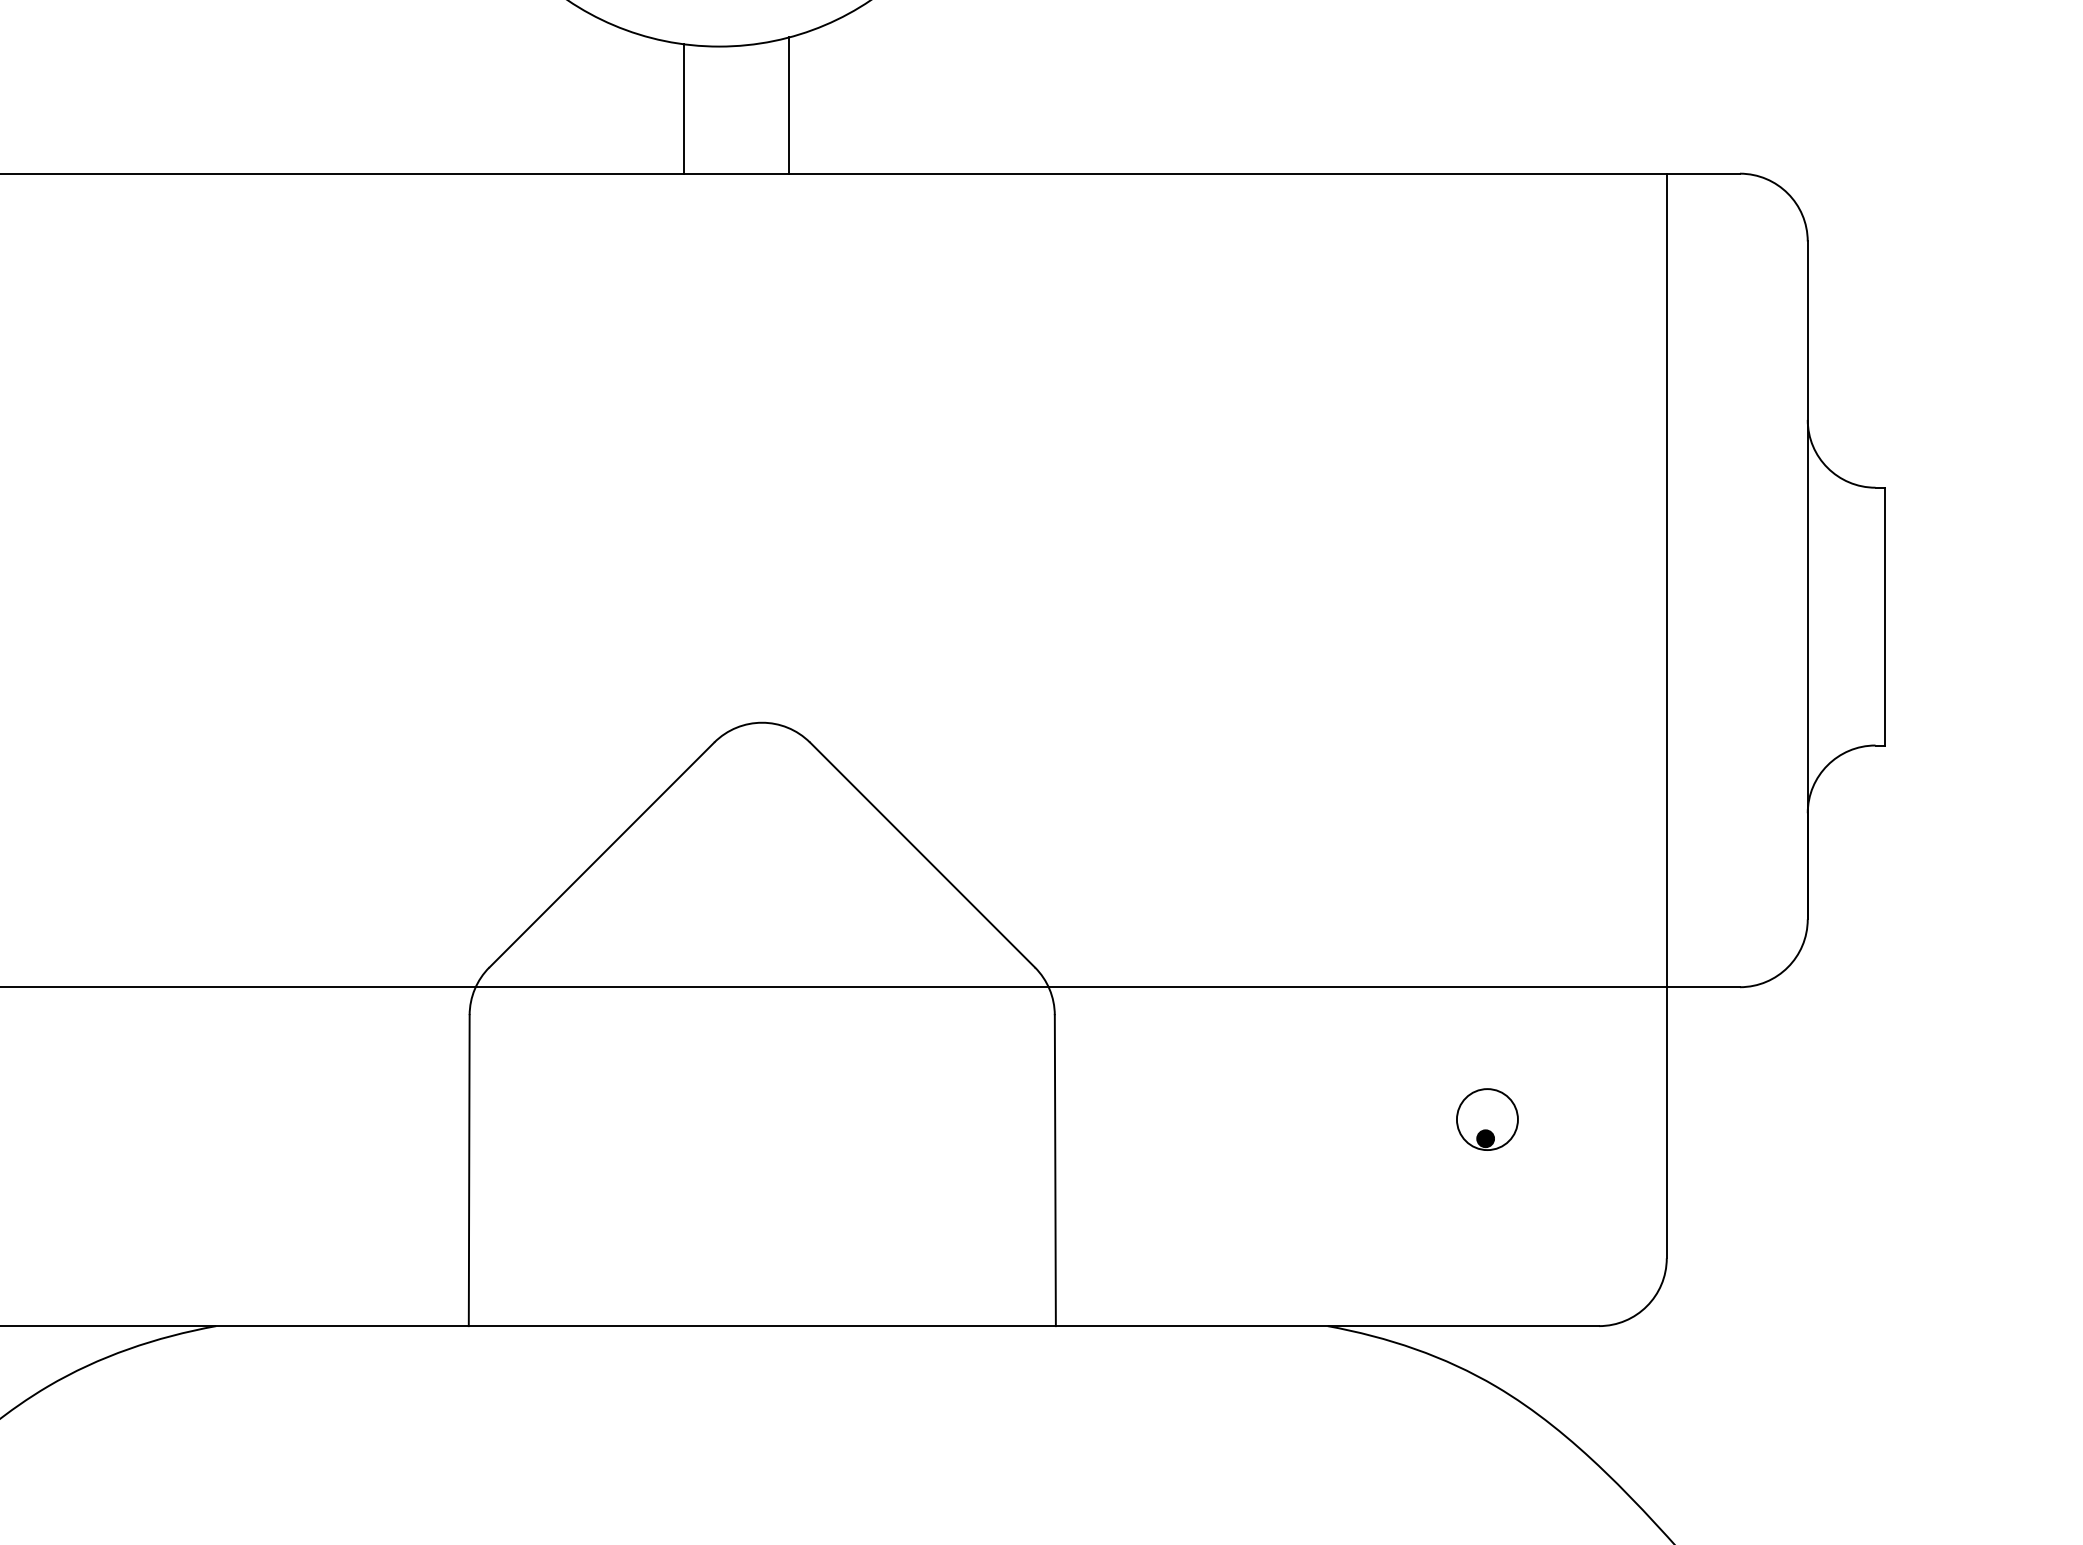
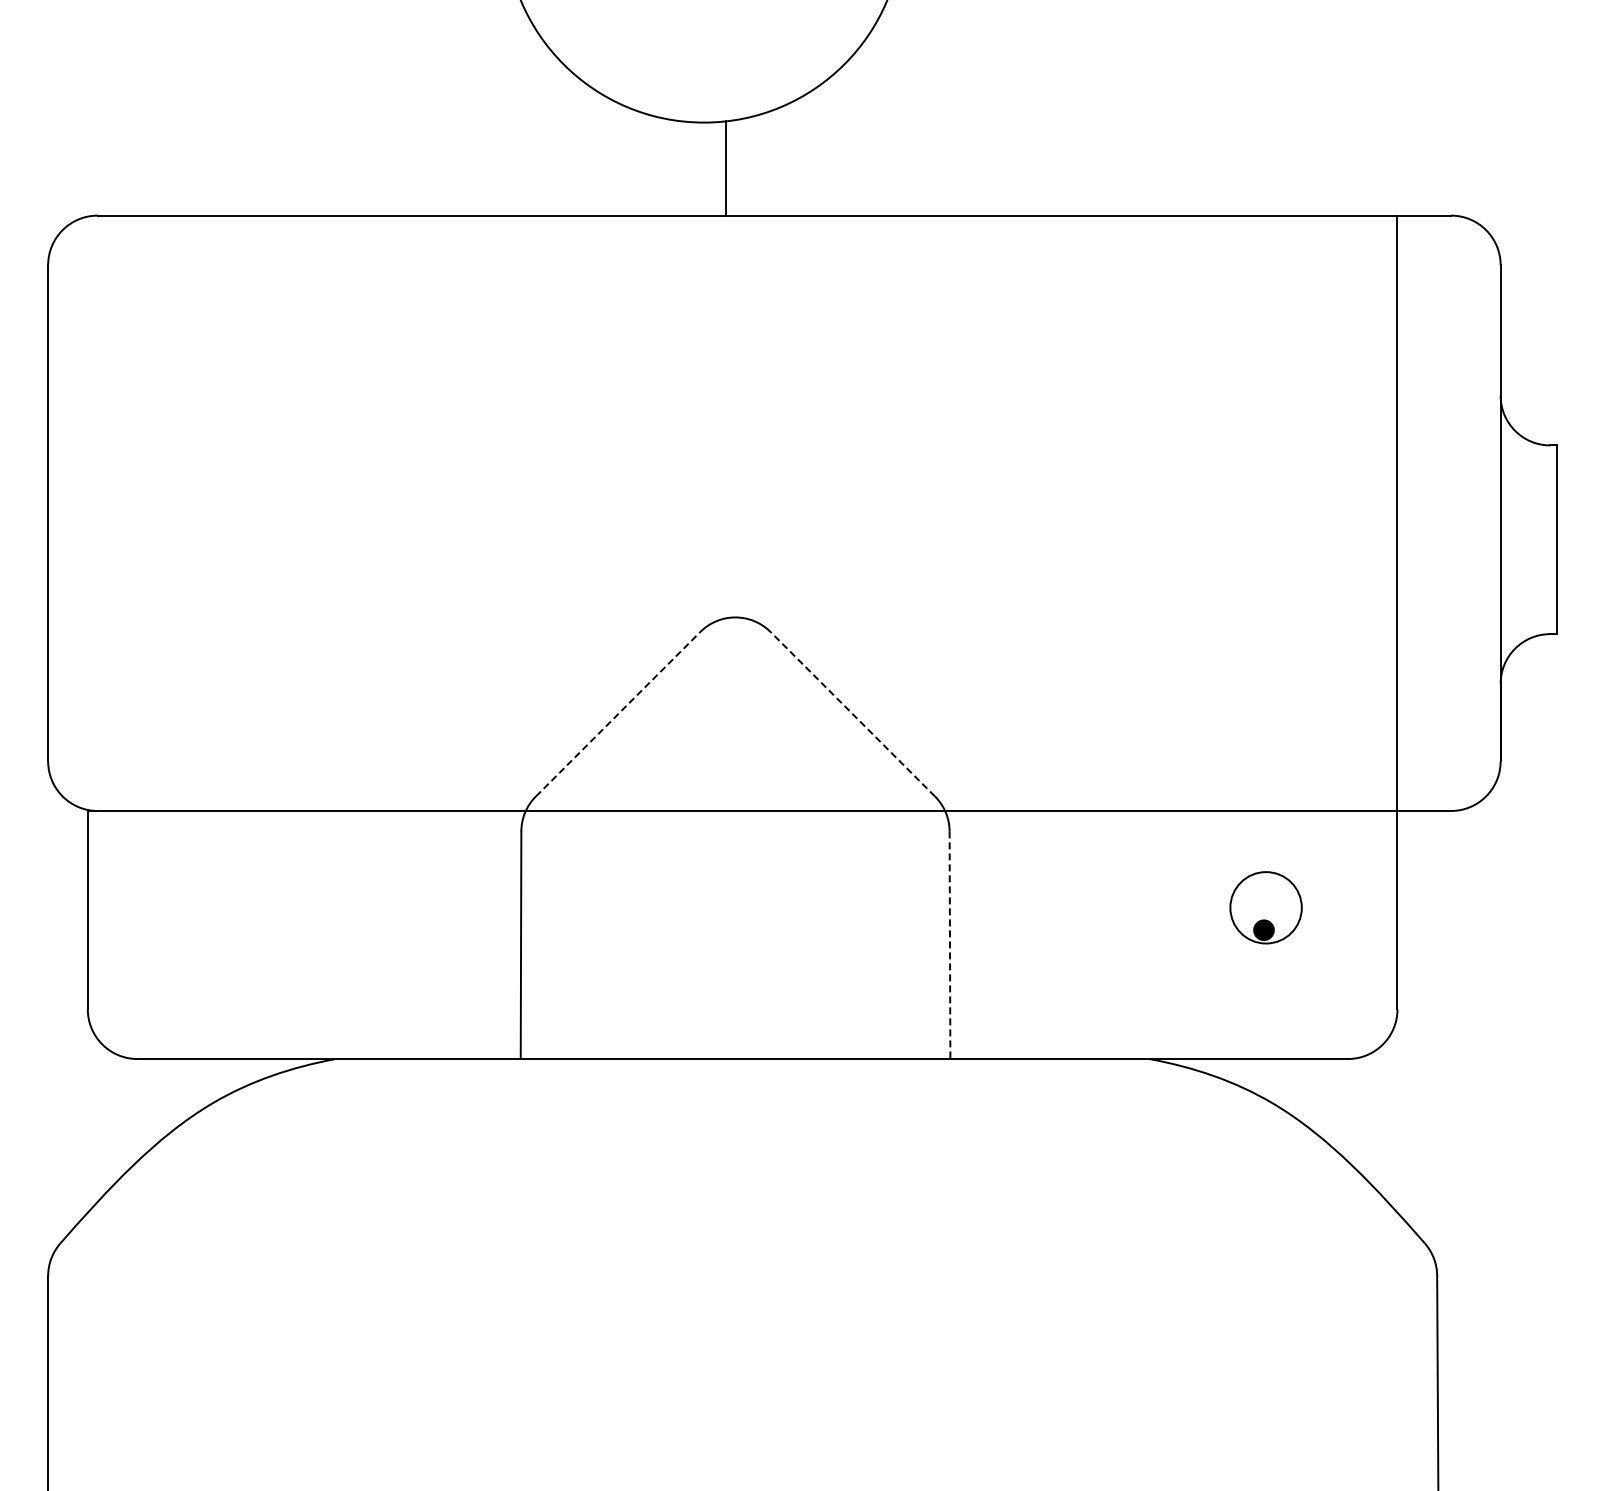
line: (789, 105) -> (755, 165), removed
line: (684, 107) -> (726, 167), moved
line: (602, 853) -> (618, 713), solid -> dashed
line: (922, 853) -> (852, 713), solid -> dashed
part: (1487, 1119) -> (1266, 907), size x1.6
line: (1056, 1170) -> (950, 945), solid -> dashed

